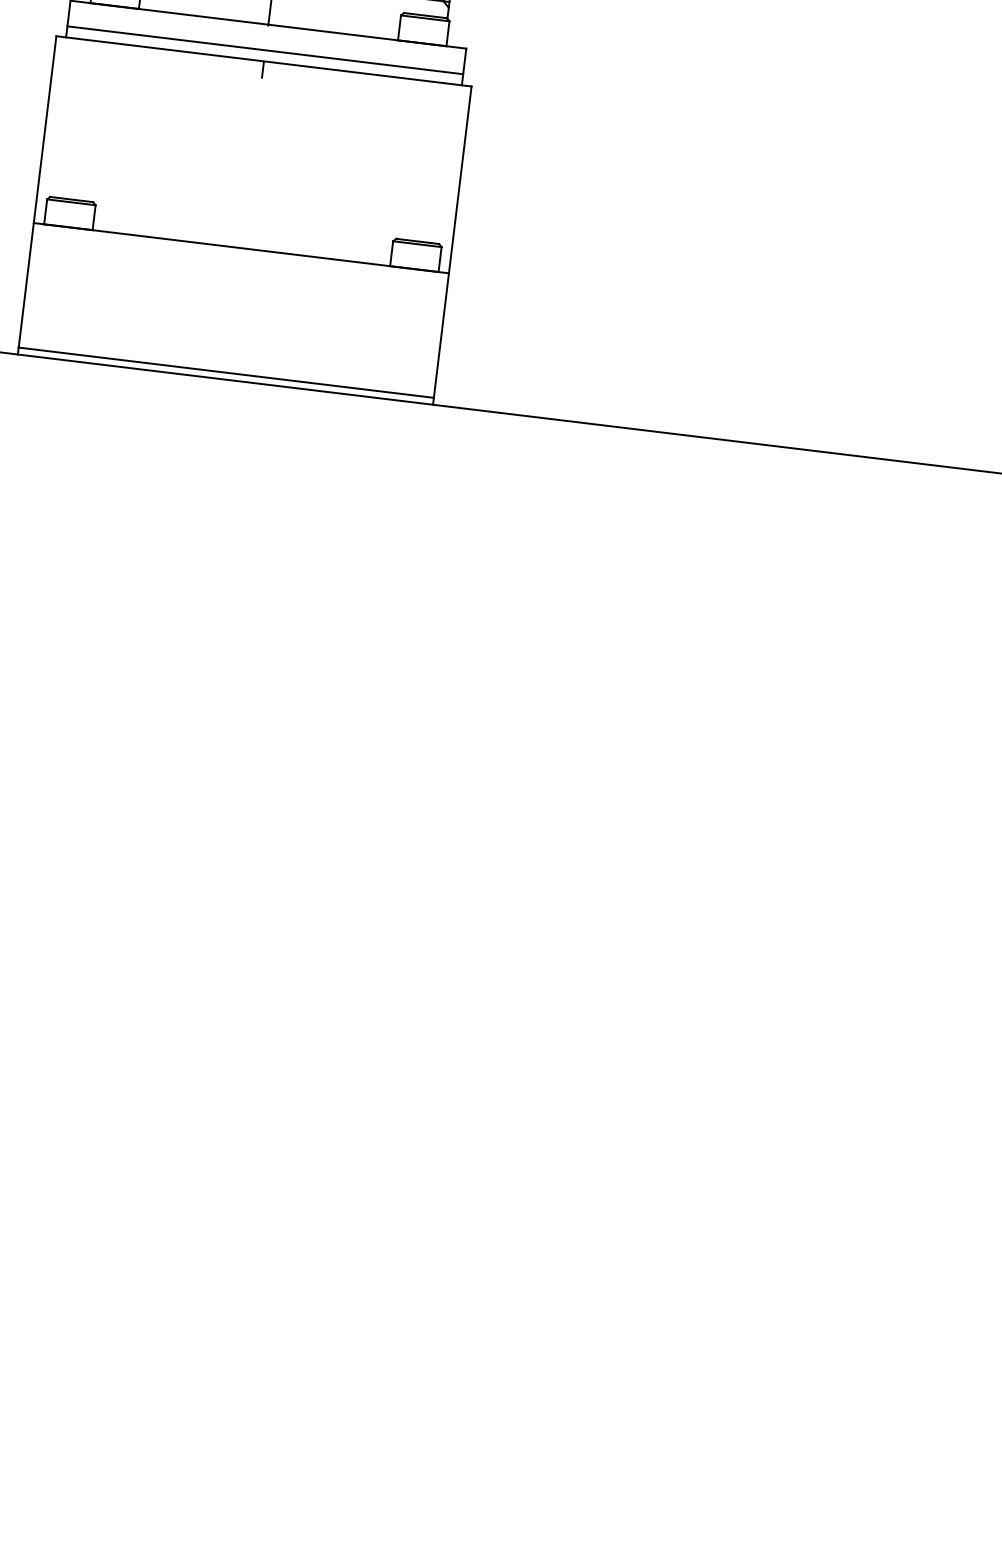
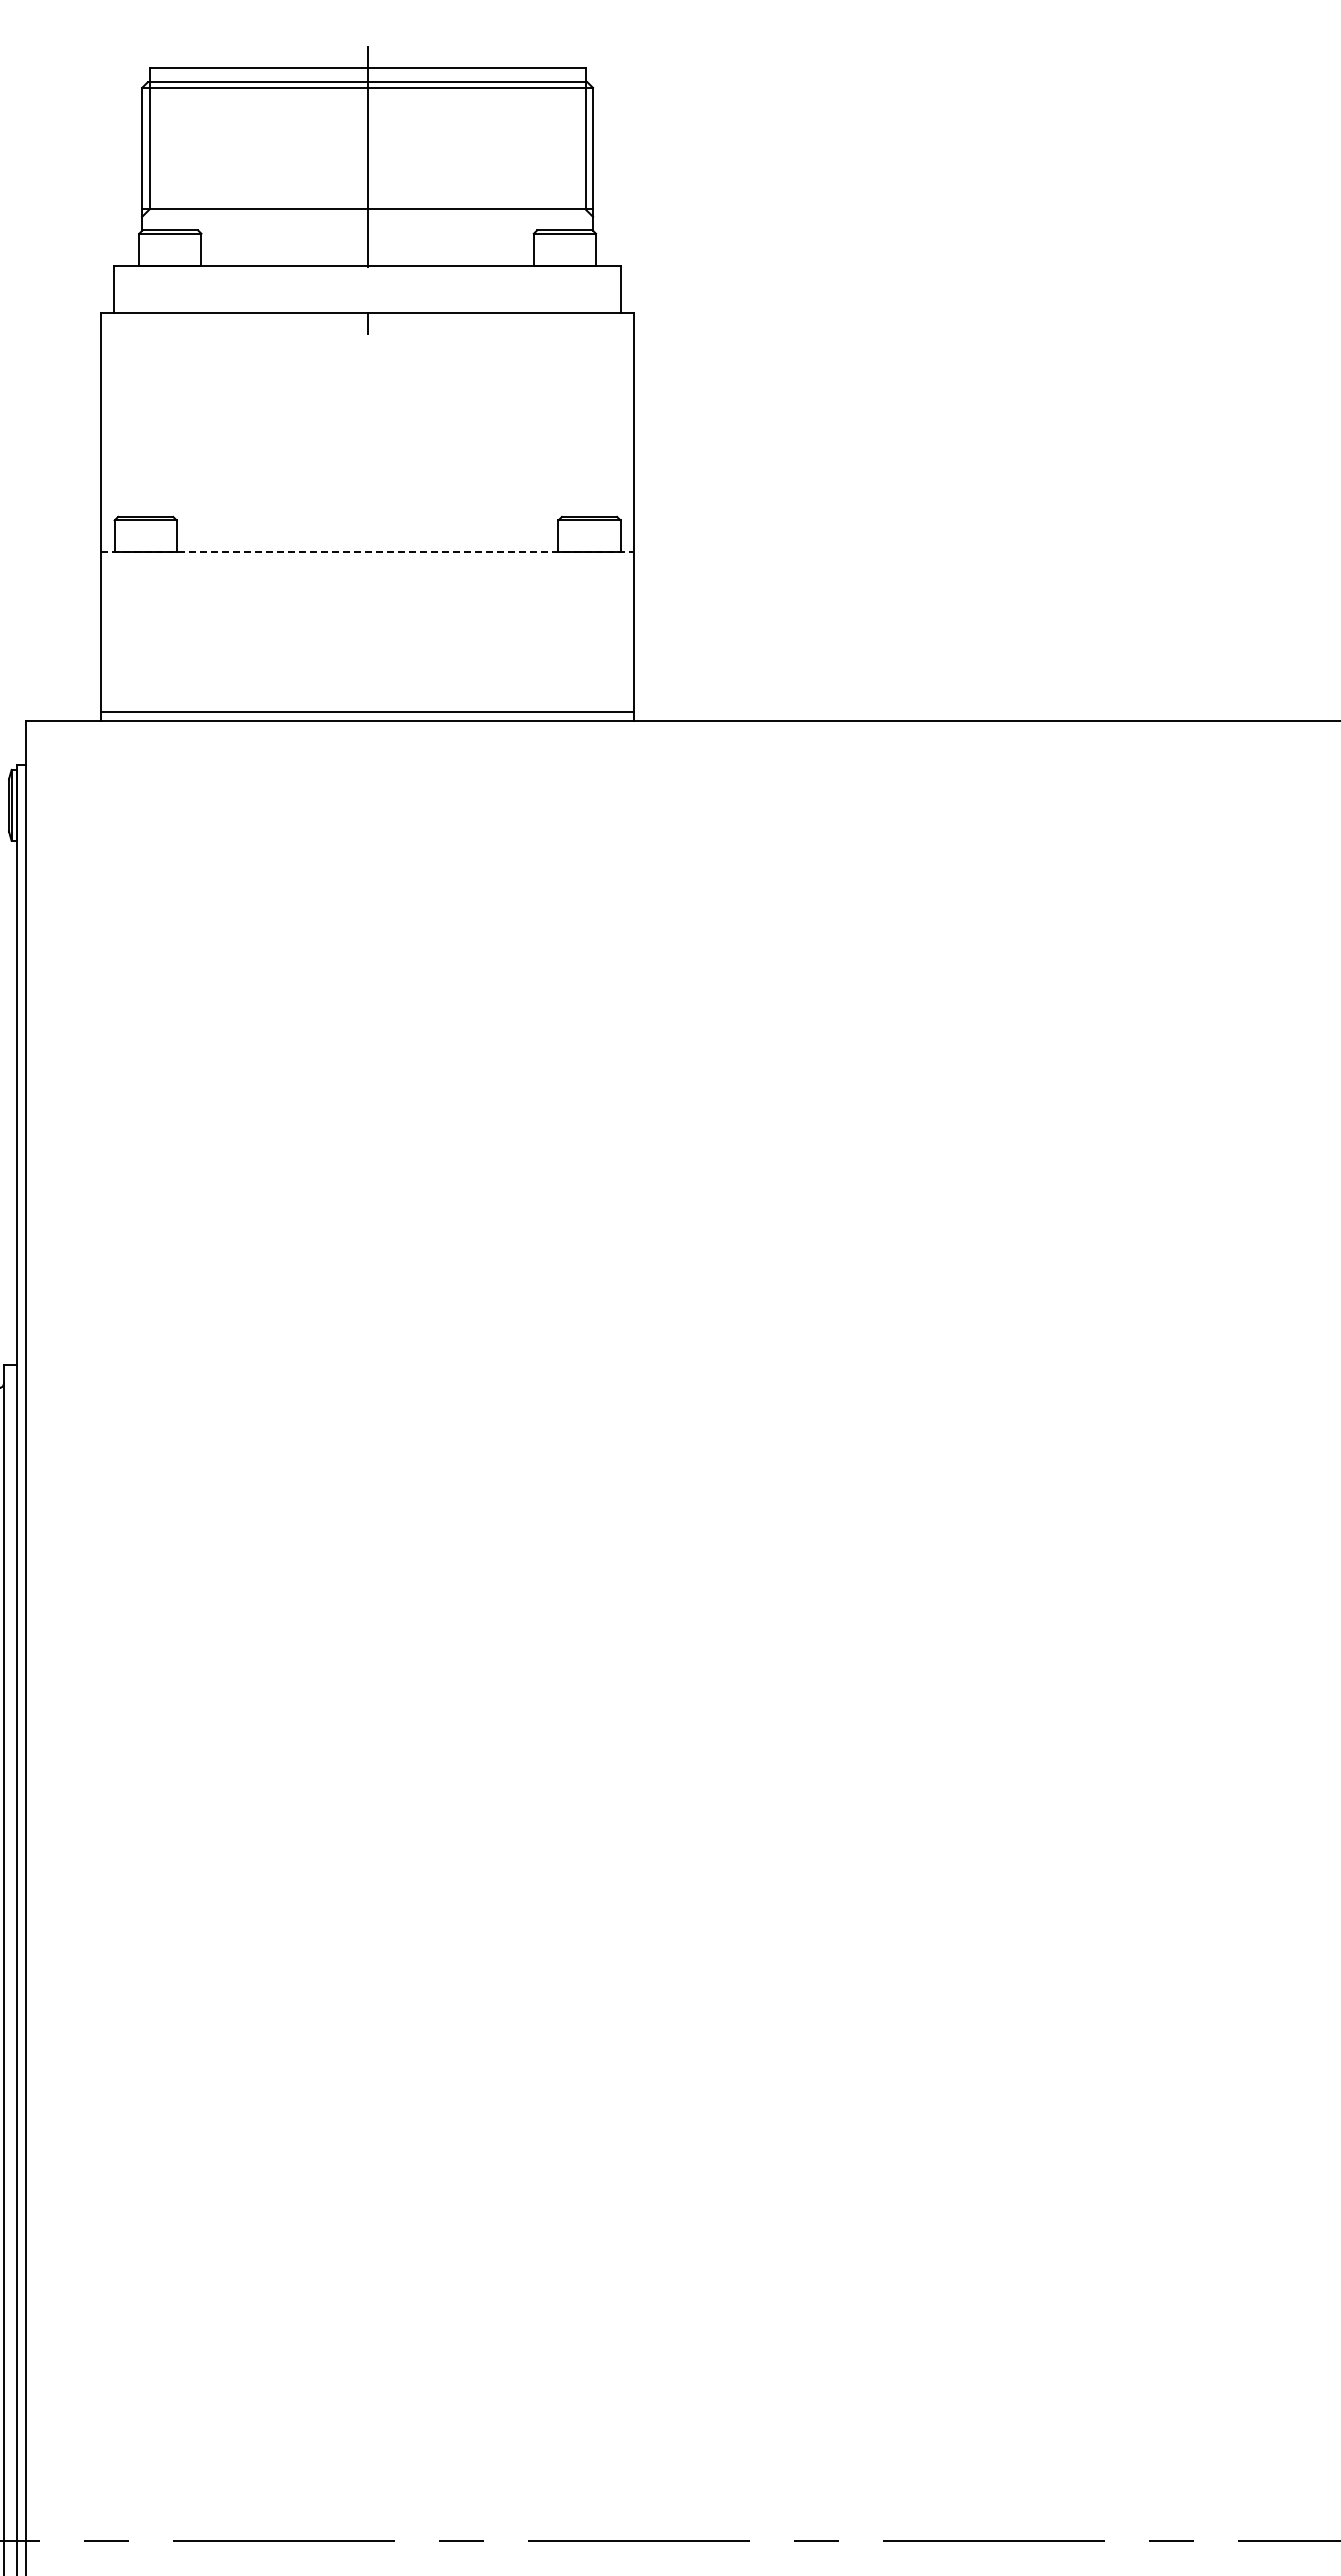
line: (265, 50) -> (367, 298), removed
line: (242, 248) -> (368, 552), solid -> dashed

